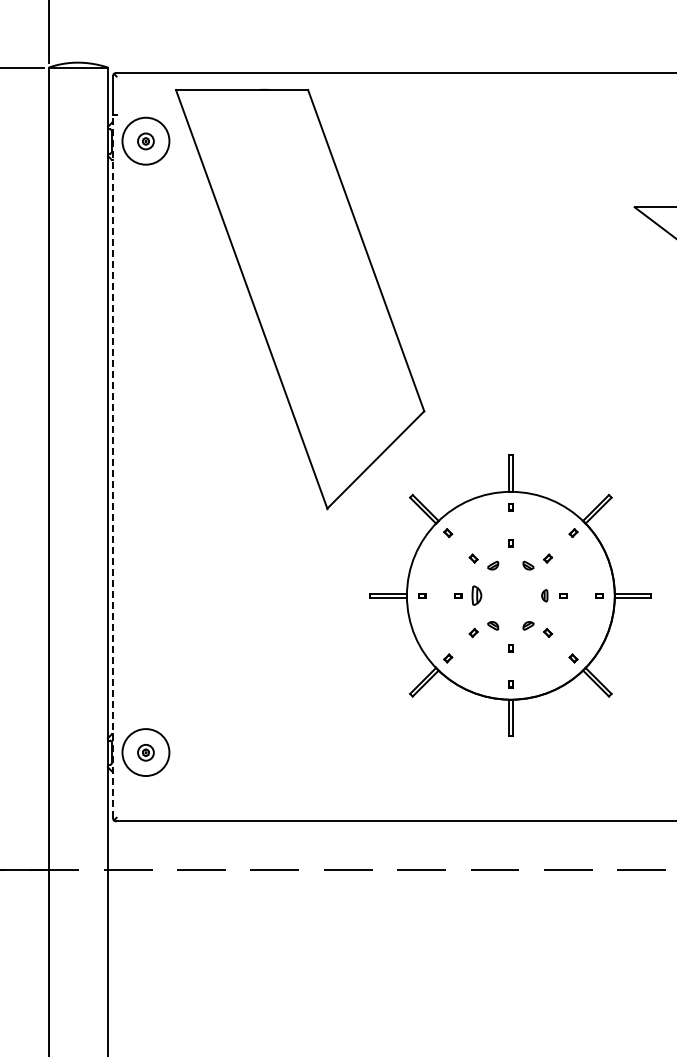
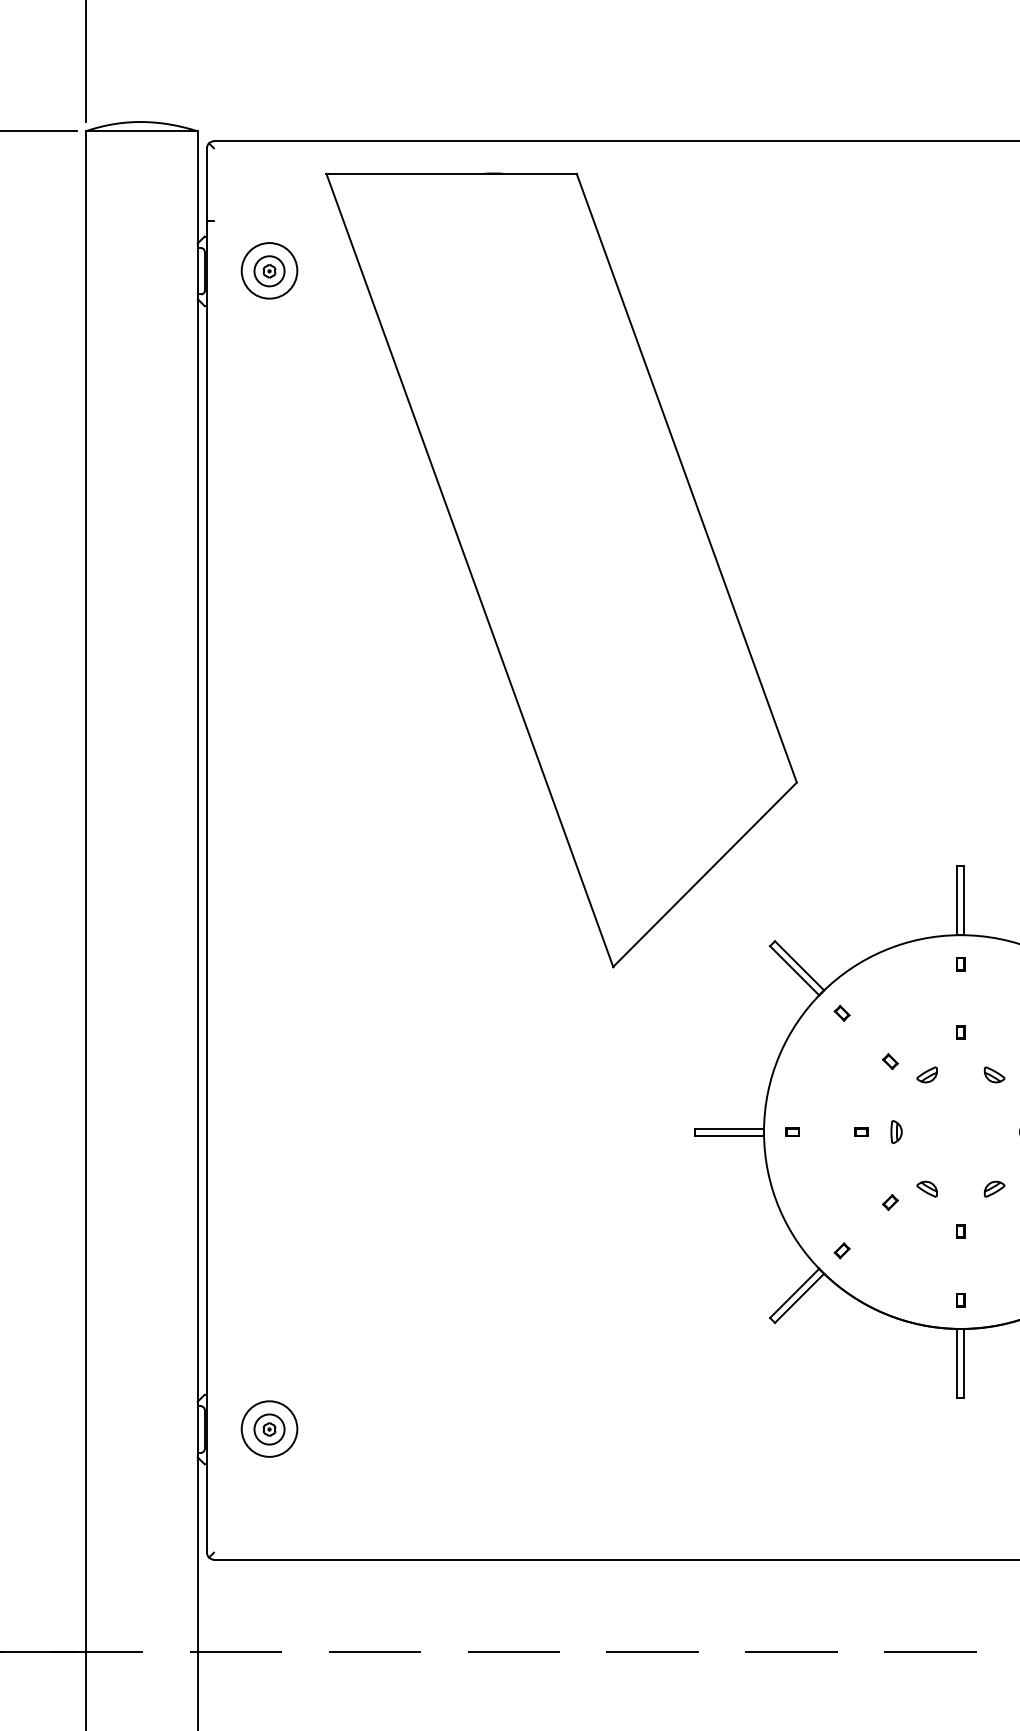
circle: (145, 140) -> (268, 269), size x0.62
line: (112, 465) -> (206, 885), dashed -> solid
part: (476, 595) -> (895, 1131), size x0.62
circle: (145, 752) -> (268, 1428), size x0.62

